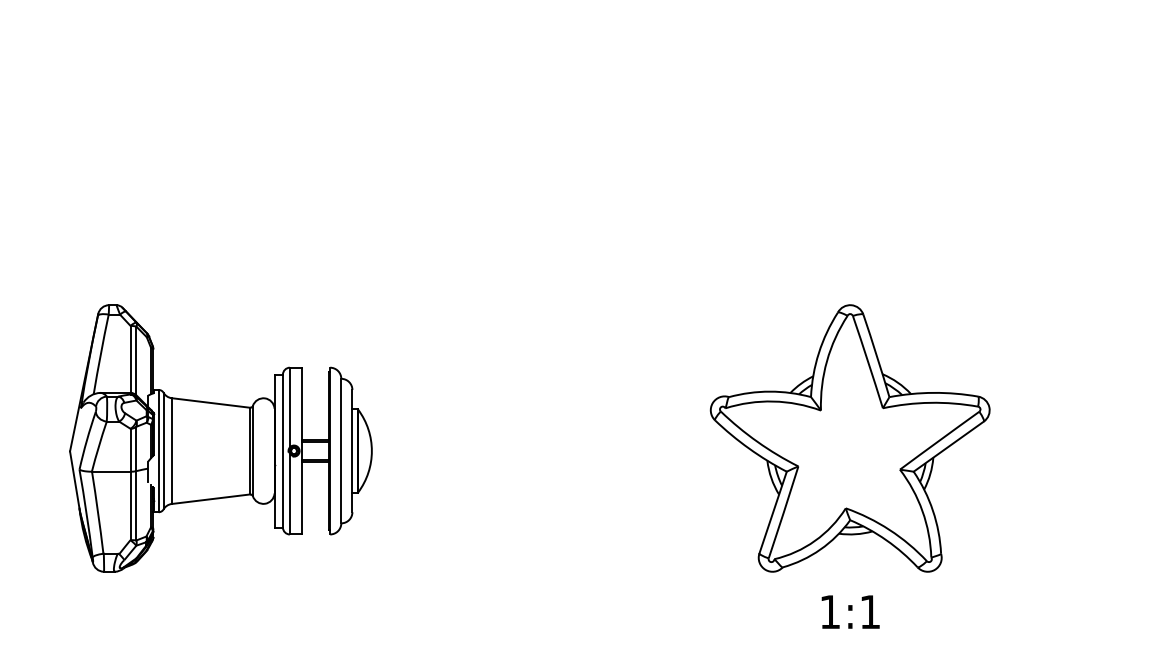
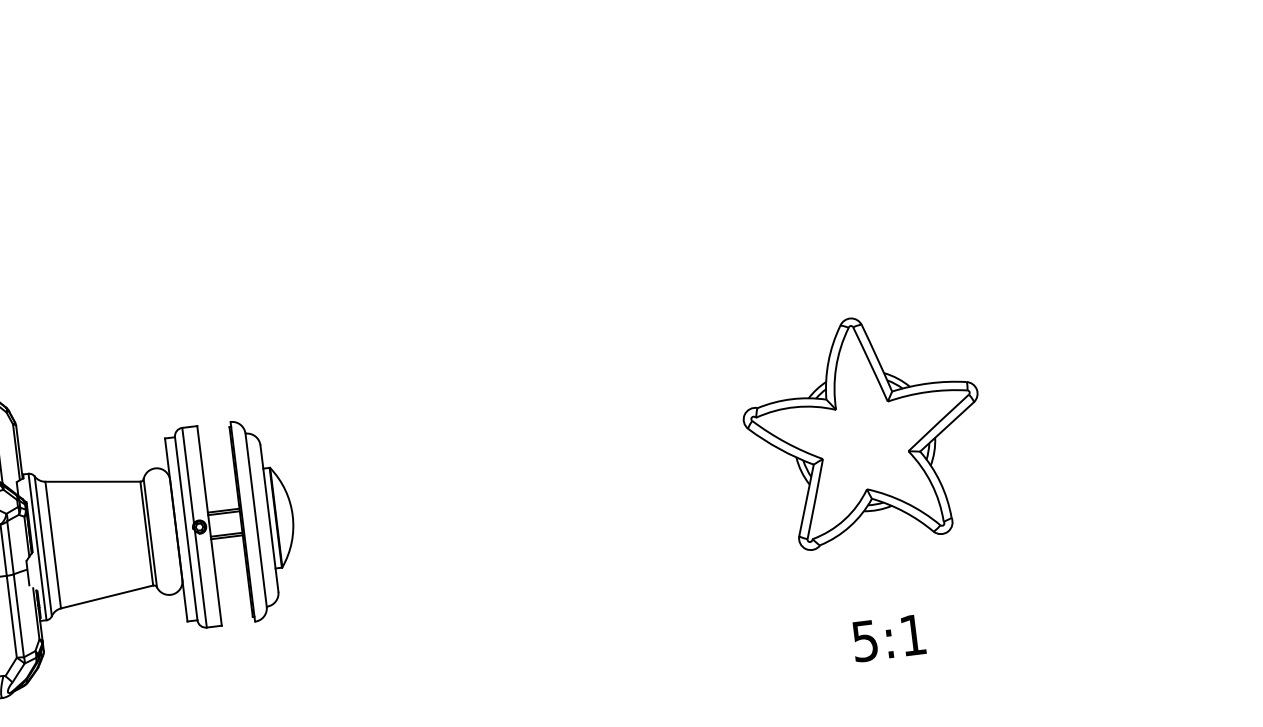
part: (849, 438) -> (862, 430), size x0.7
text: (829, 612) -> (864, 641), 1:1 -> 5:1

